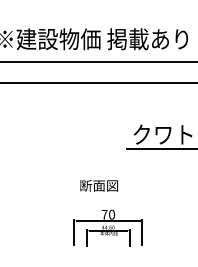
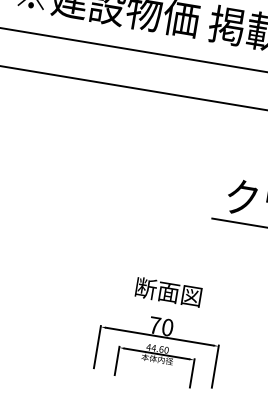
text: (98, 185) -> (167, 291), moved

